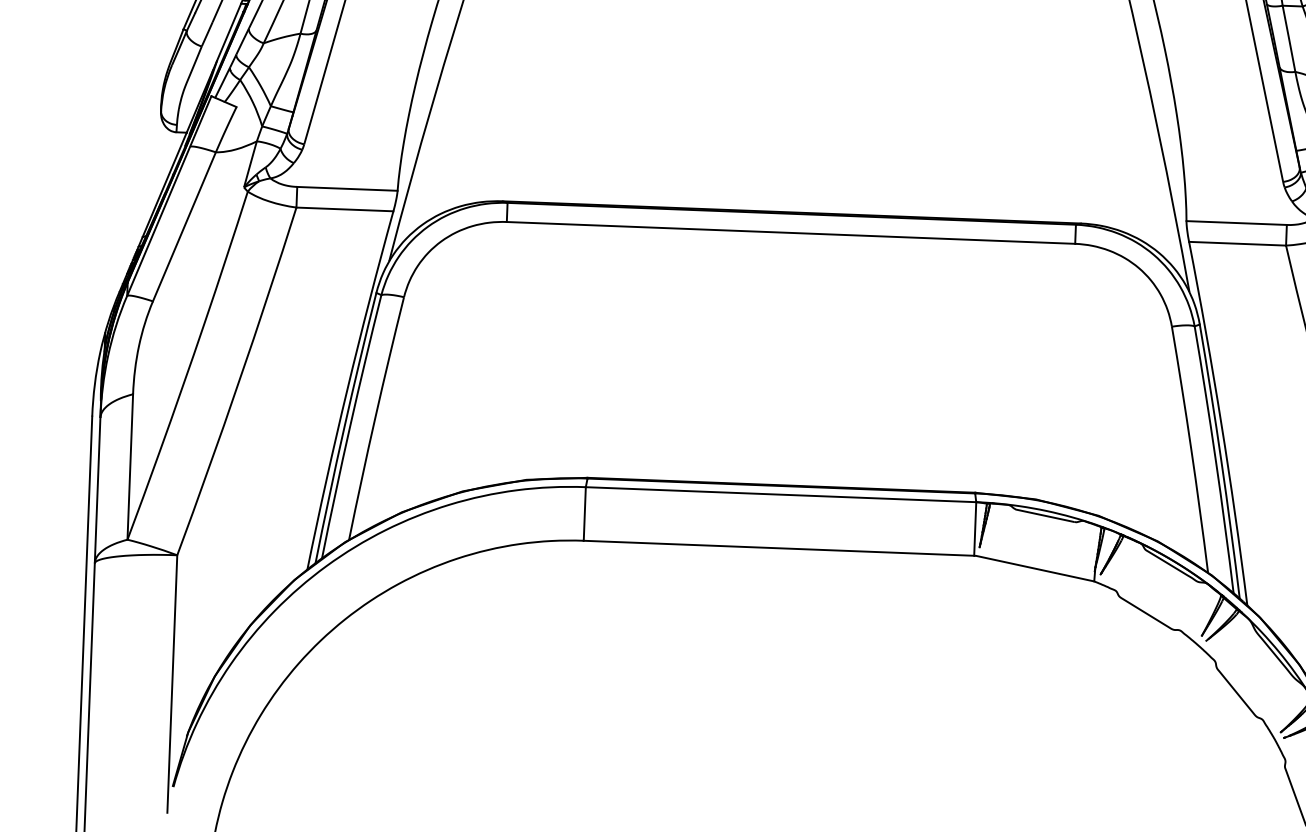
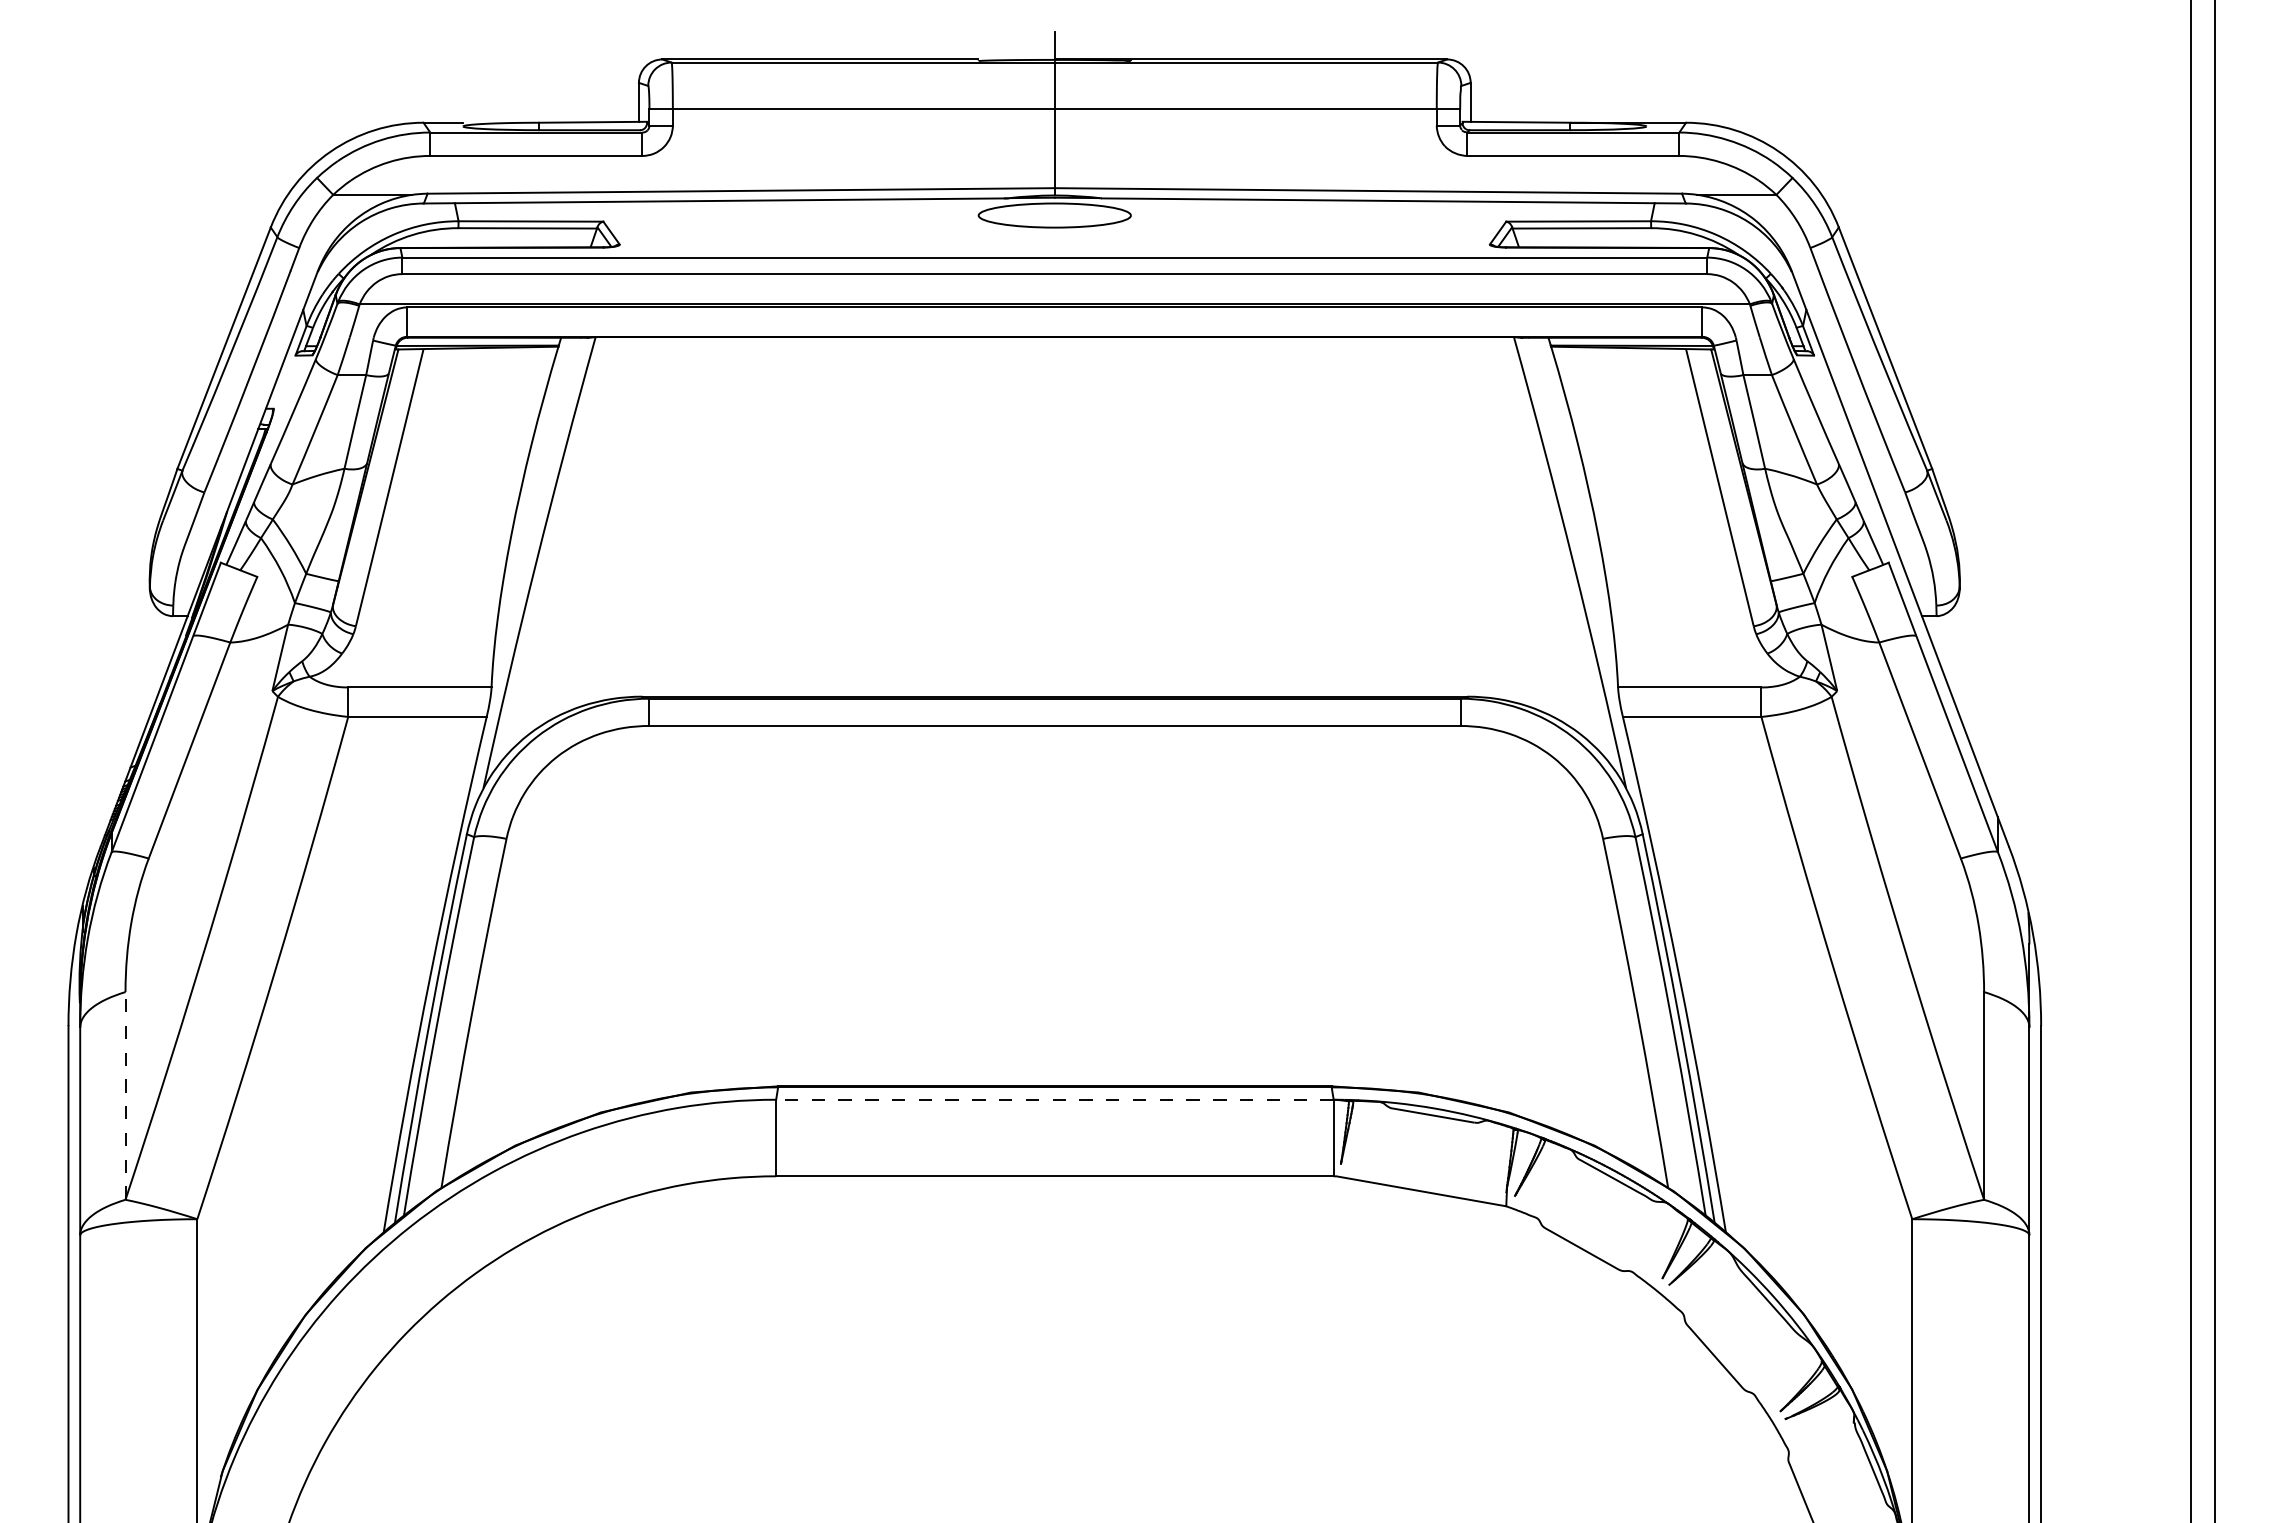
line: (130, 466) -> (125, 1095), solid -> dashed
line: (780, 494) -> (1054, 1099), solid -> dashed

